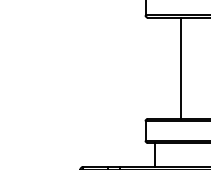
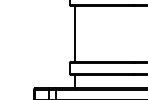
line: (181, 67) -> (75, 33), moved

